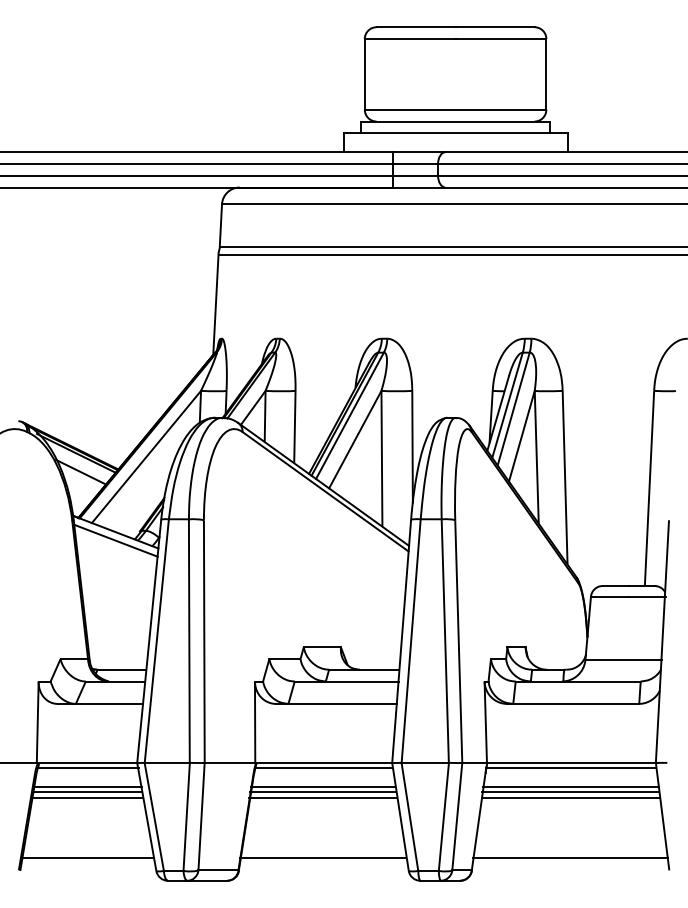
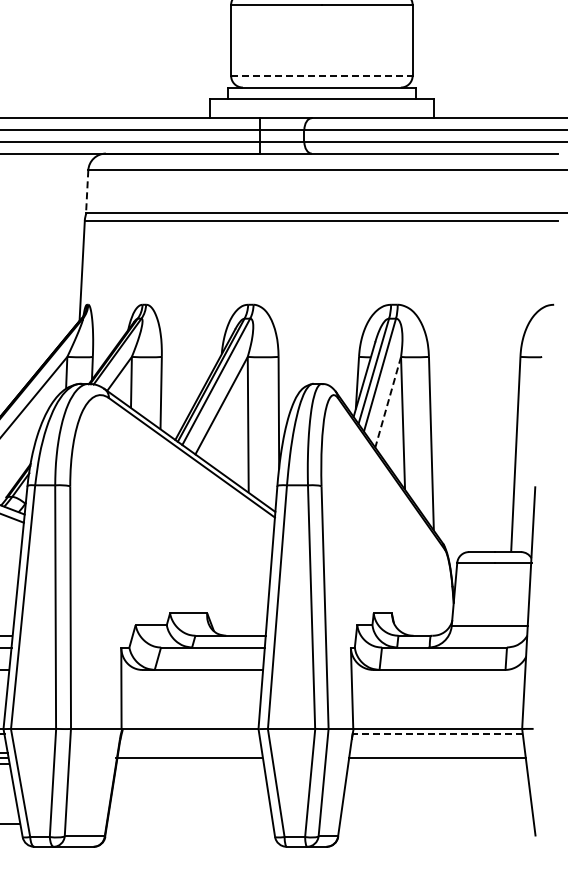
line: (455, 109) -> (321, 75), solid -> dashed
line: (220, 225) -> (86, 191), solid -> dashed
line: (521, 436) -> (387, 402), solid -> dashed
line: (323, 767) -> (189, 733), removed
line: (570, 767) -> (436, 733), solid -> dashed
line: (322, 787) -> (188, 753), removed
line: (570, 787) -> (436, 753), removed
line: (323, 797) -> (189, 763), removed
line: (570, 797) -> (436, 763), removed
line: (322, 857) -> (188, 823), removed
line: (569, 857) -> (435, 823), removed

